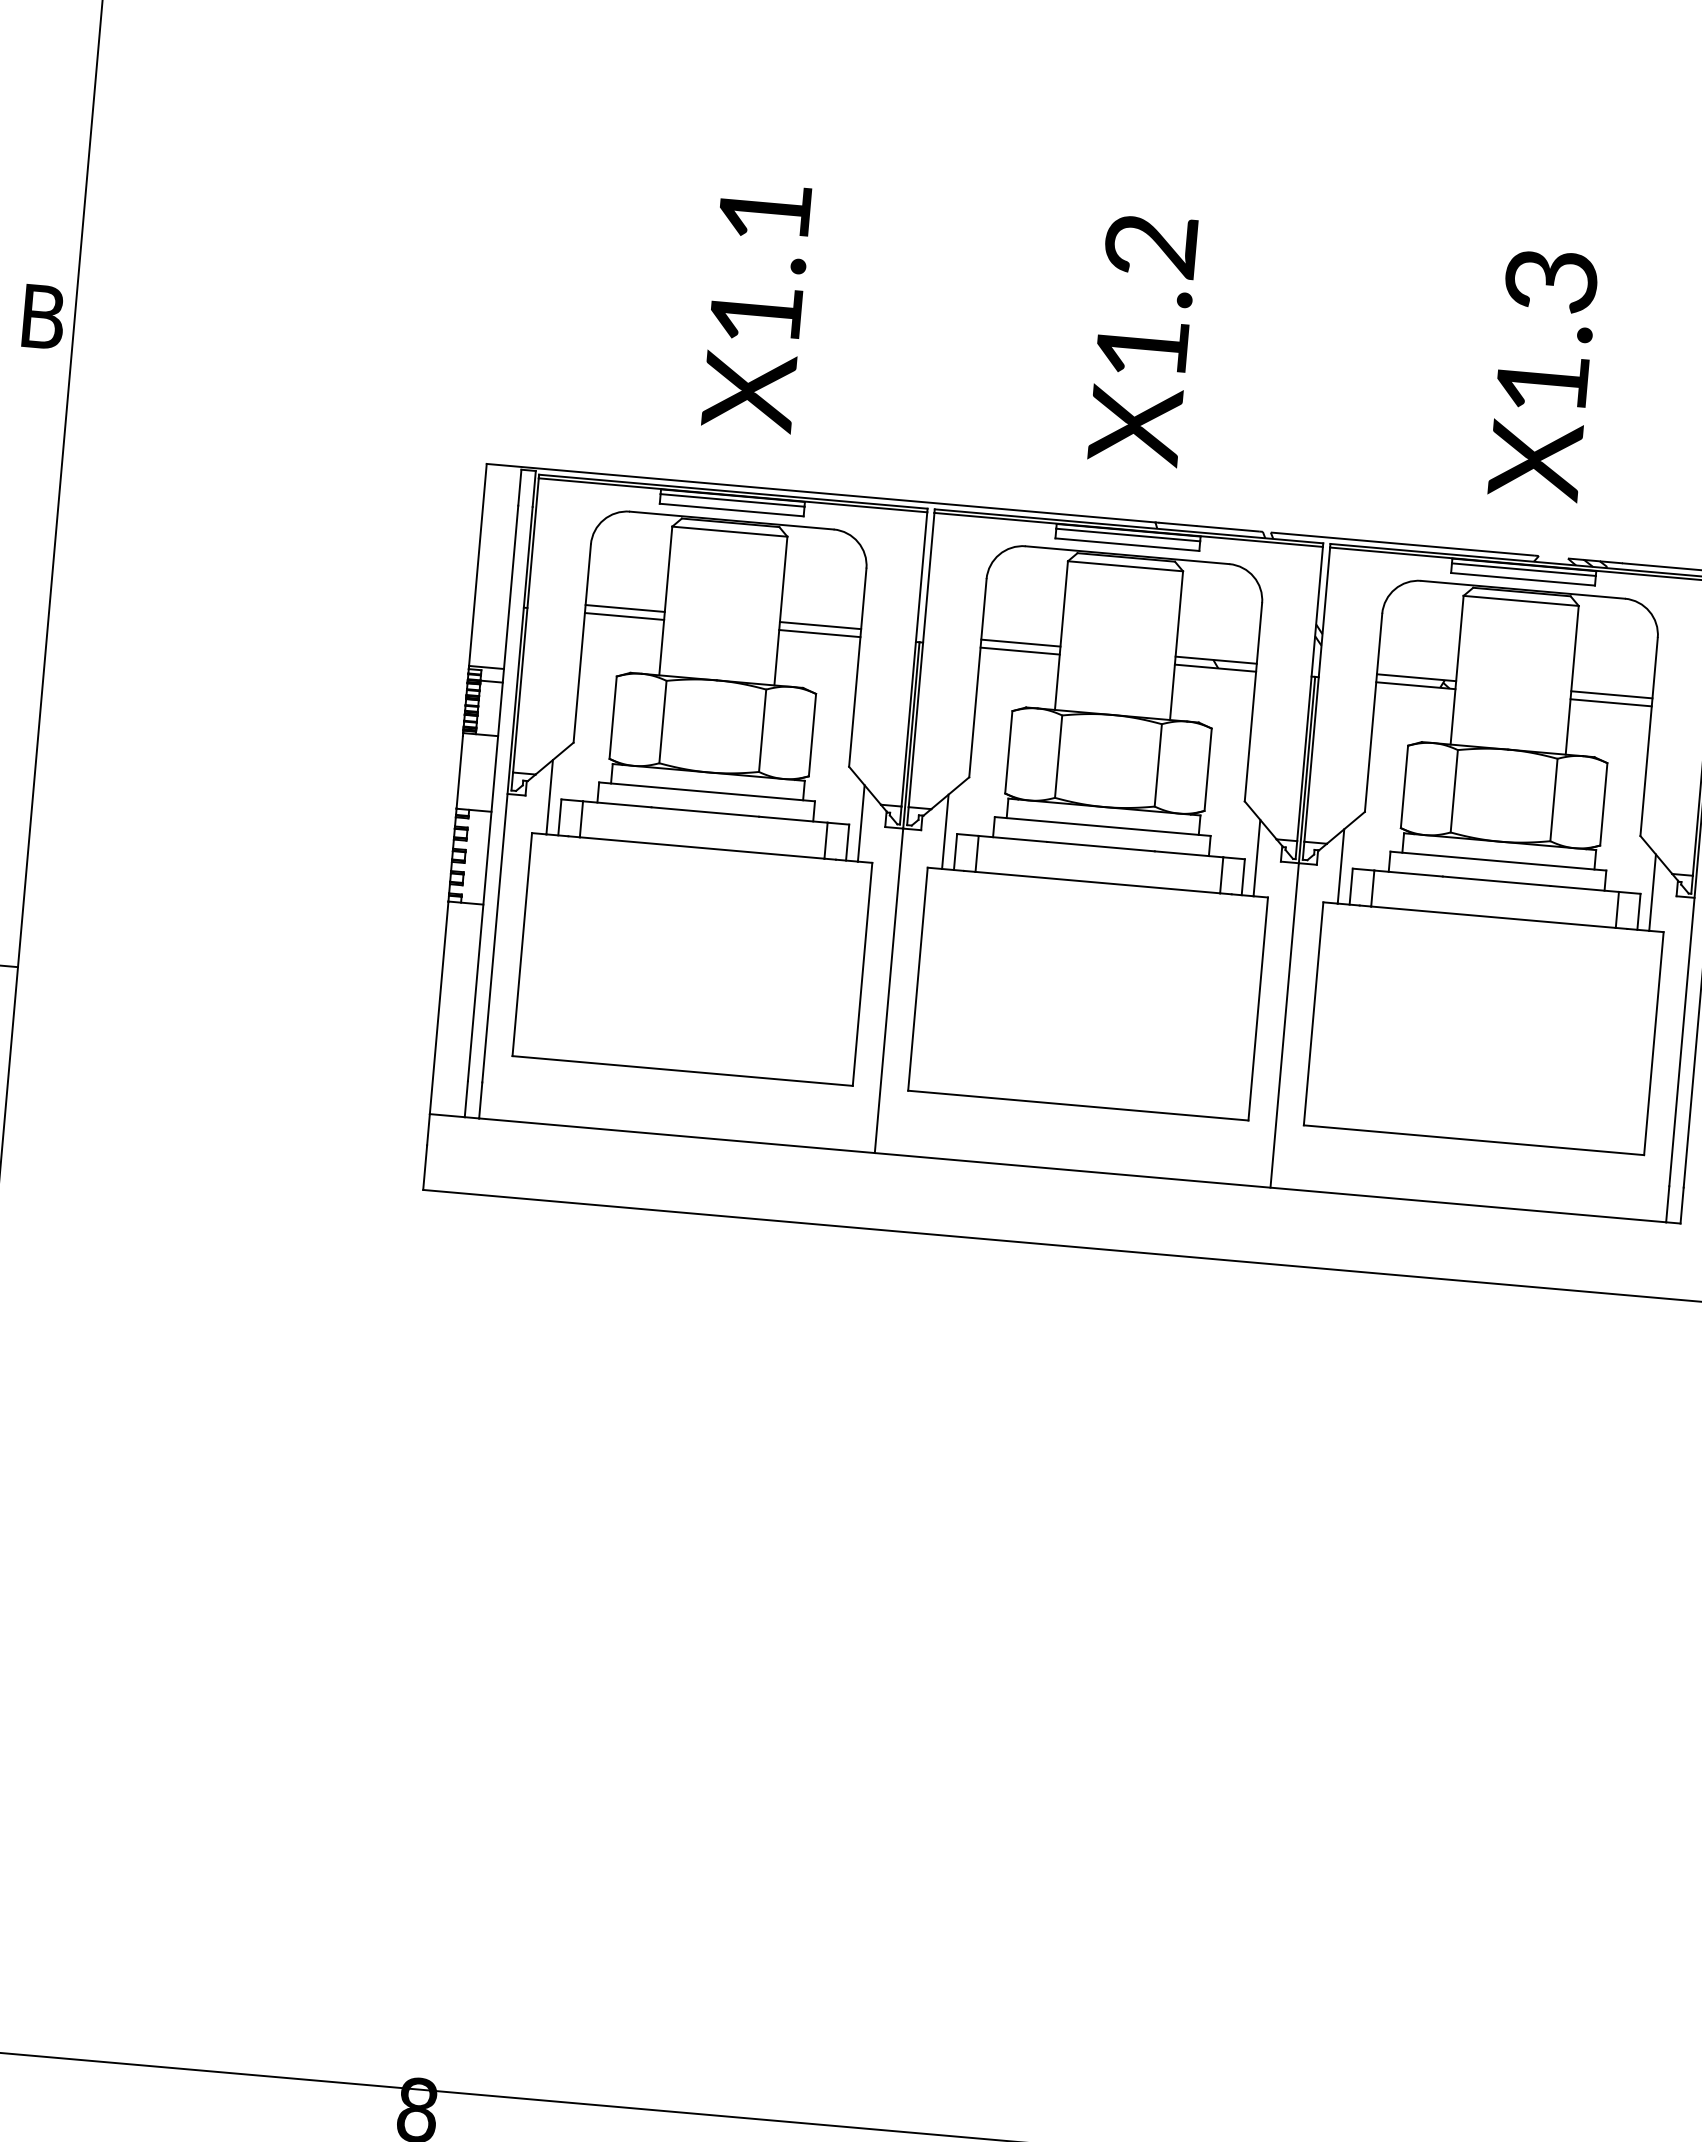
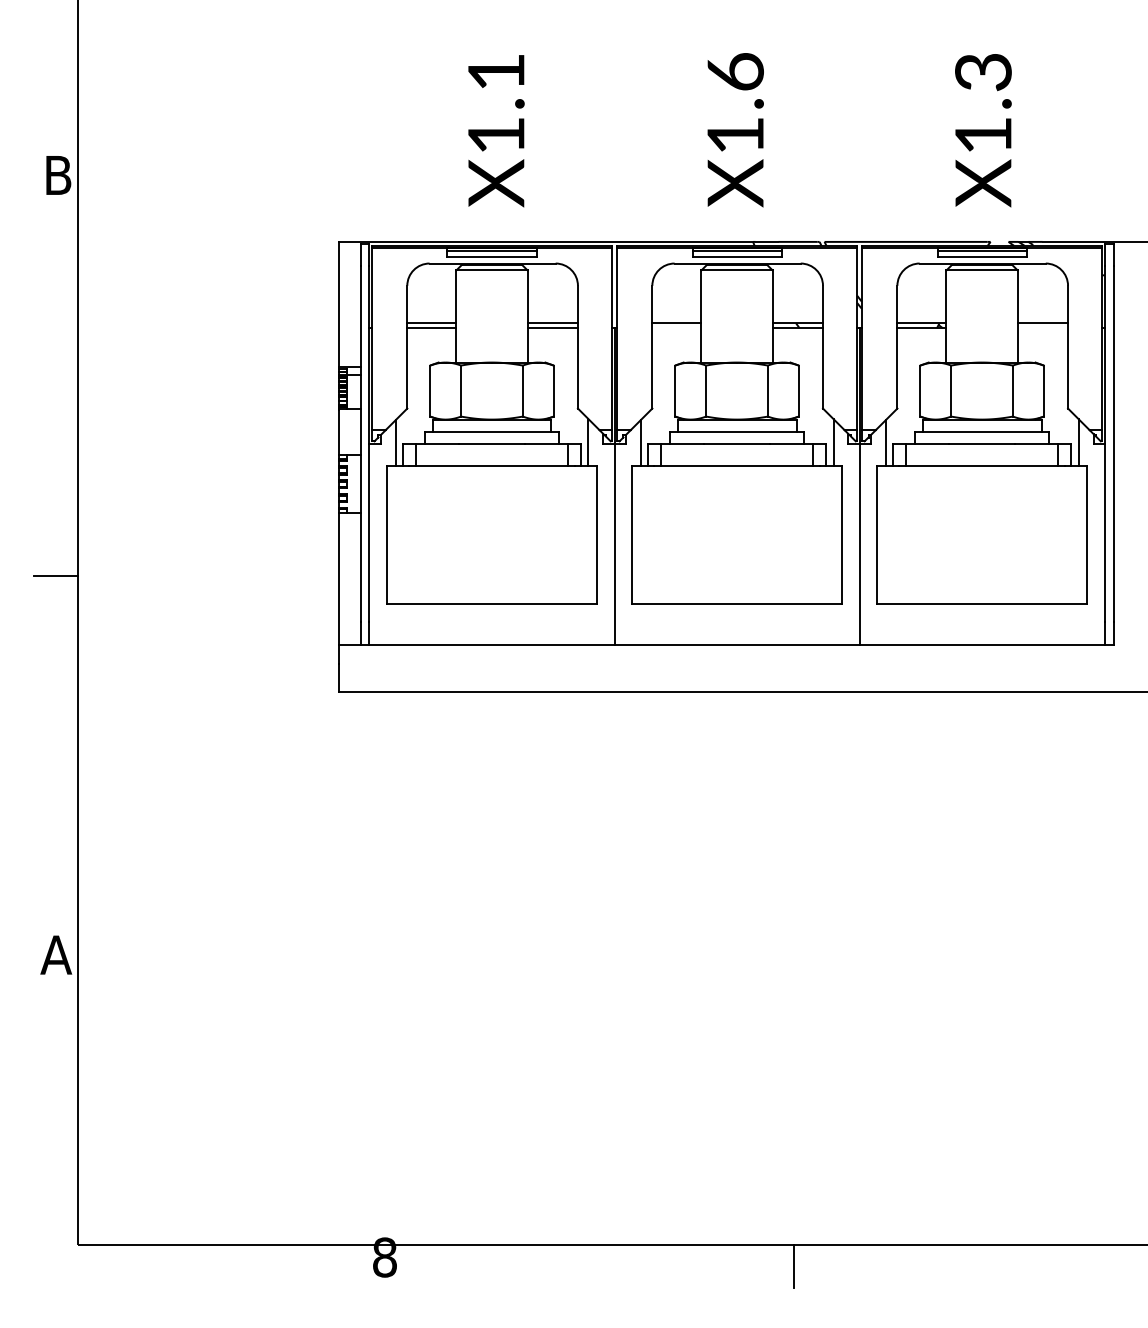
text: (1151, 244) -> (735, 71), X1.2 -> X1.6
line: (1019, 651) -> (676, 328), removed
line: (1610, 703) -> (1042, 328), removed

